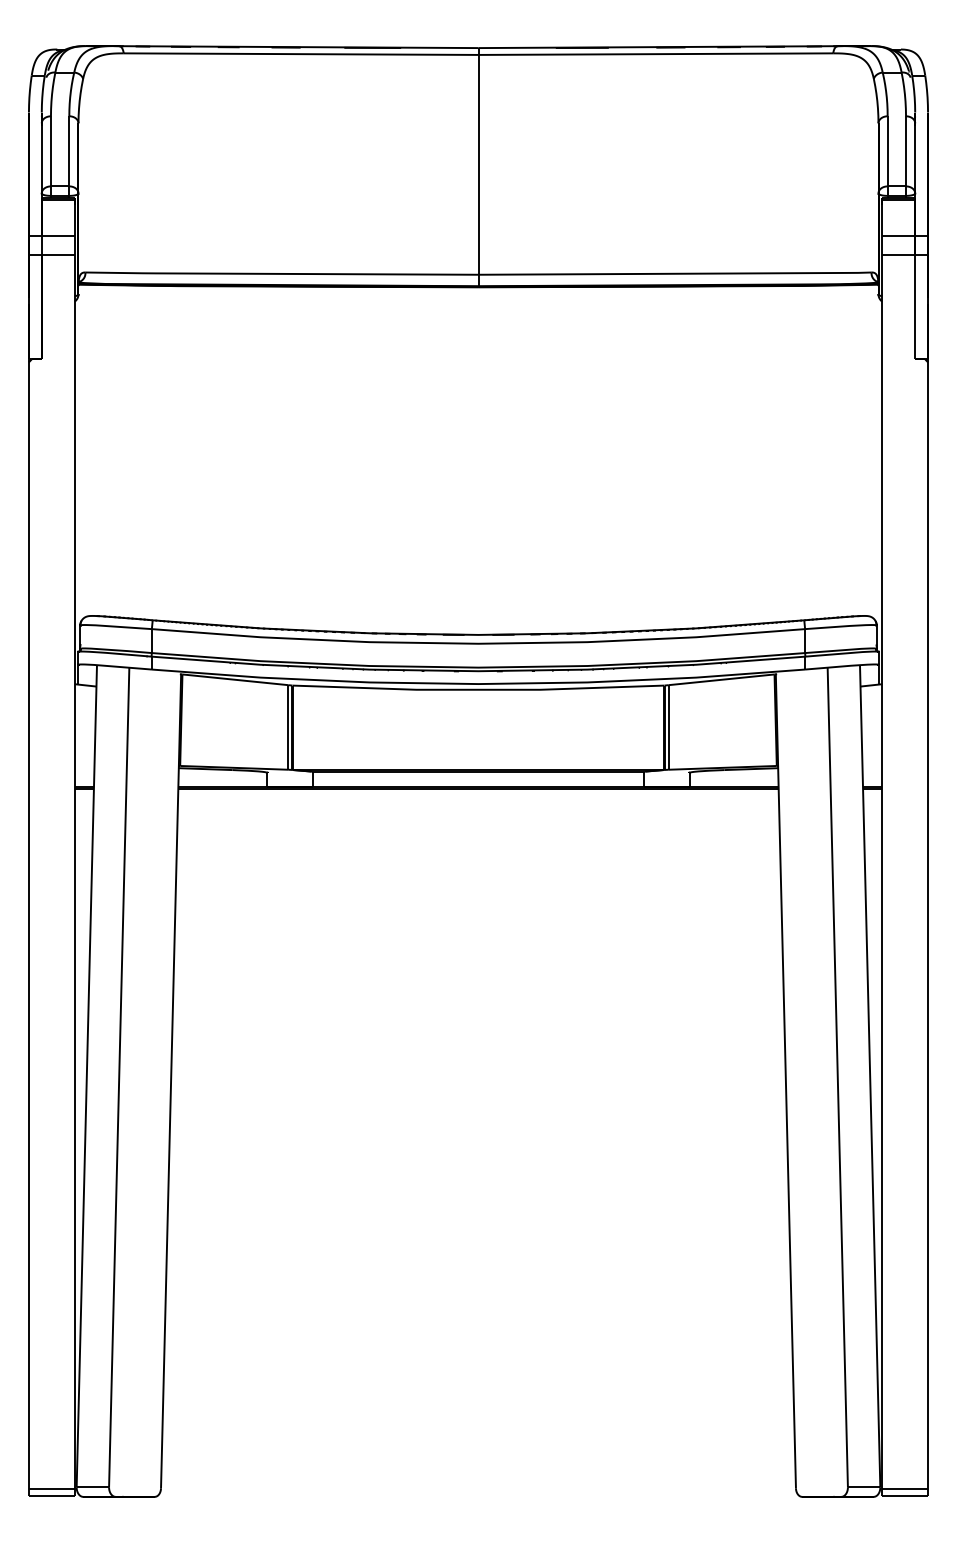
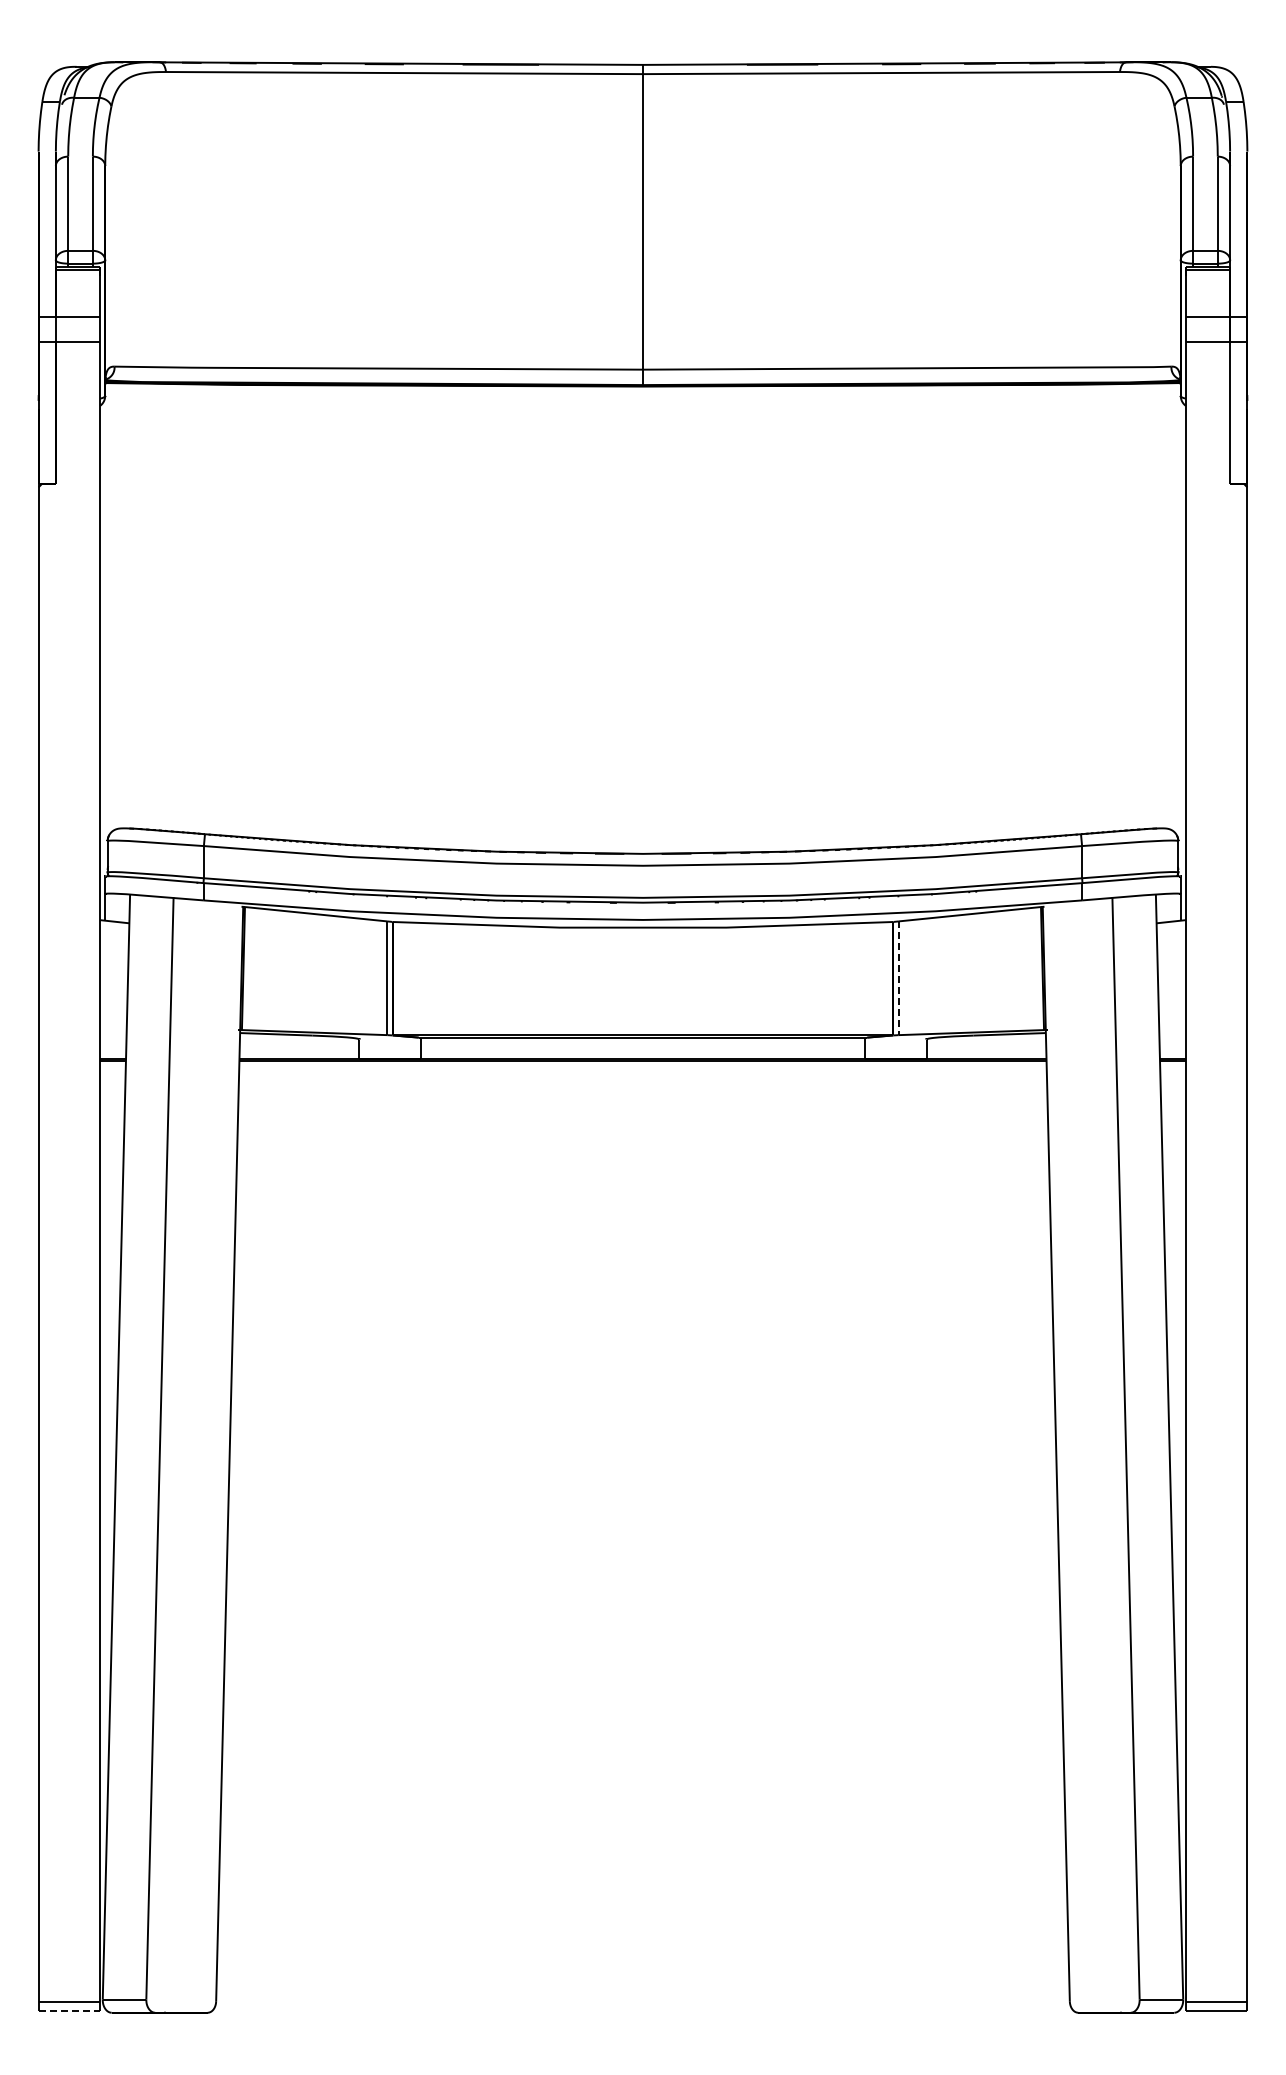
line: (668, 727) -> (898, 978), solid -> dashed
line: (51, 1495) -> (69, 2011), solid -> dashed

